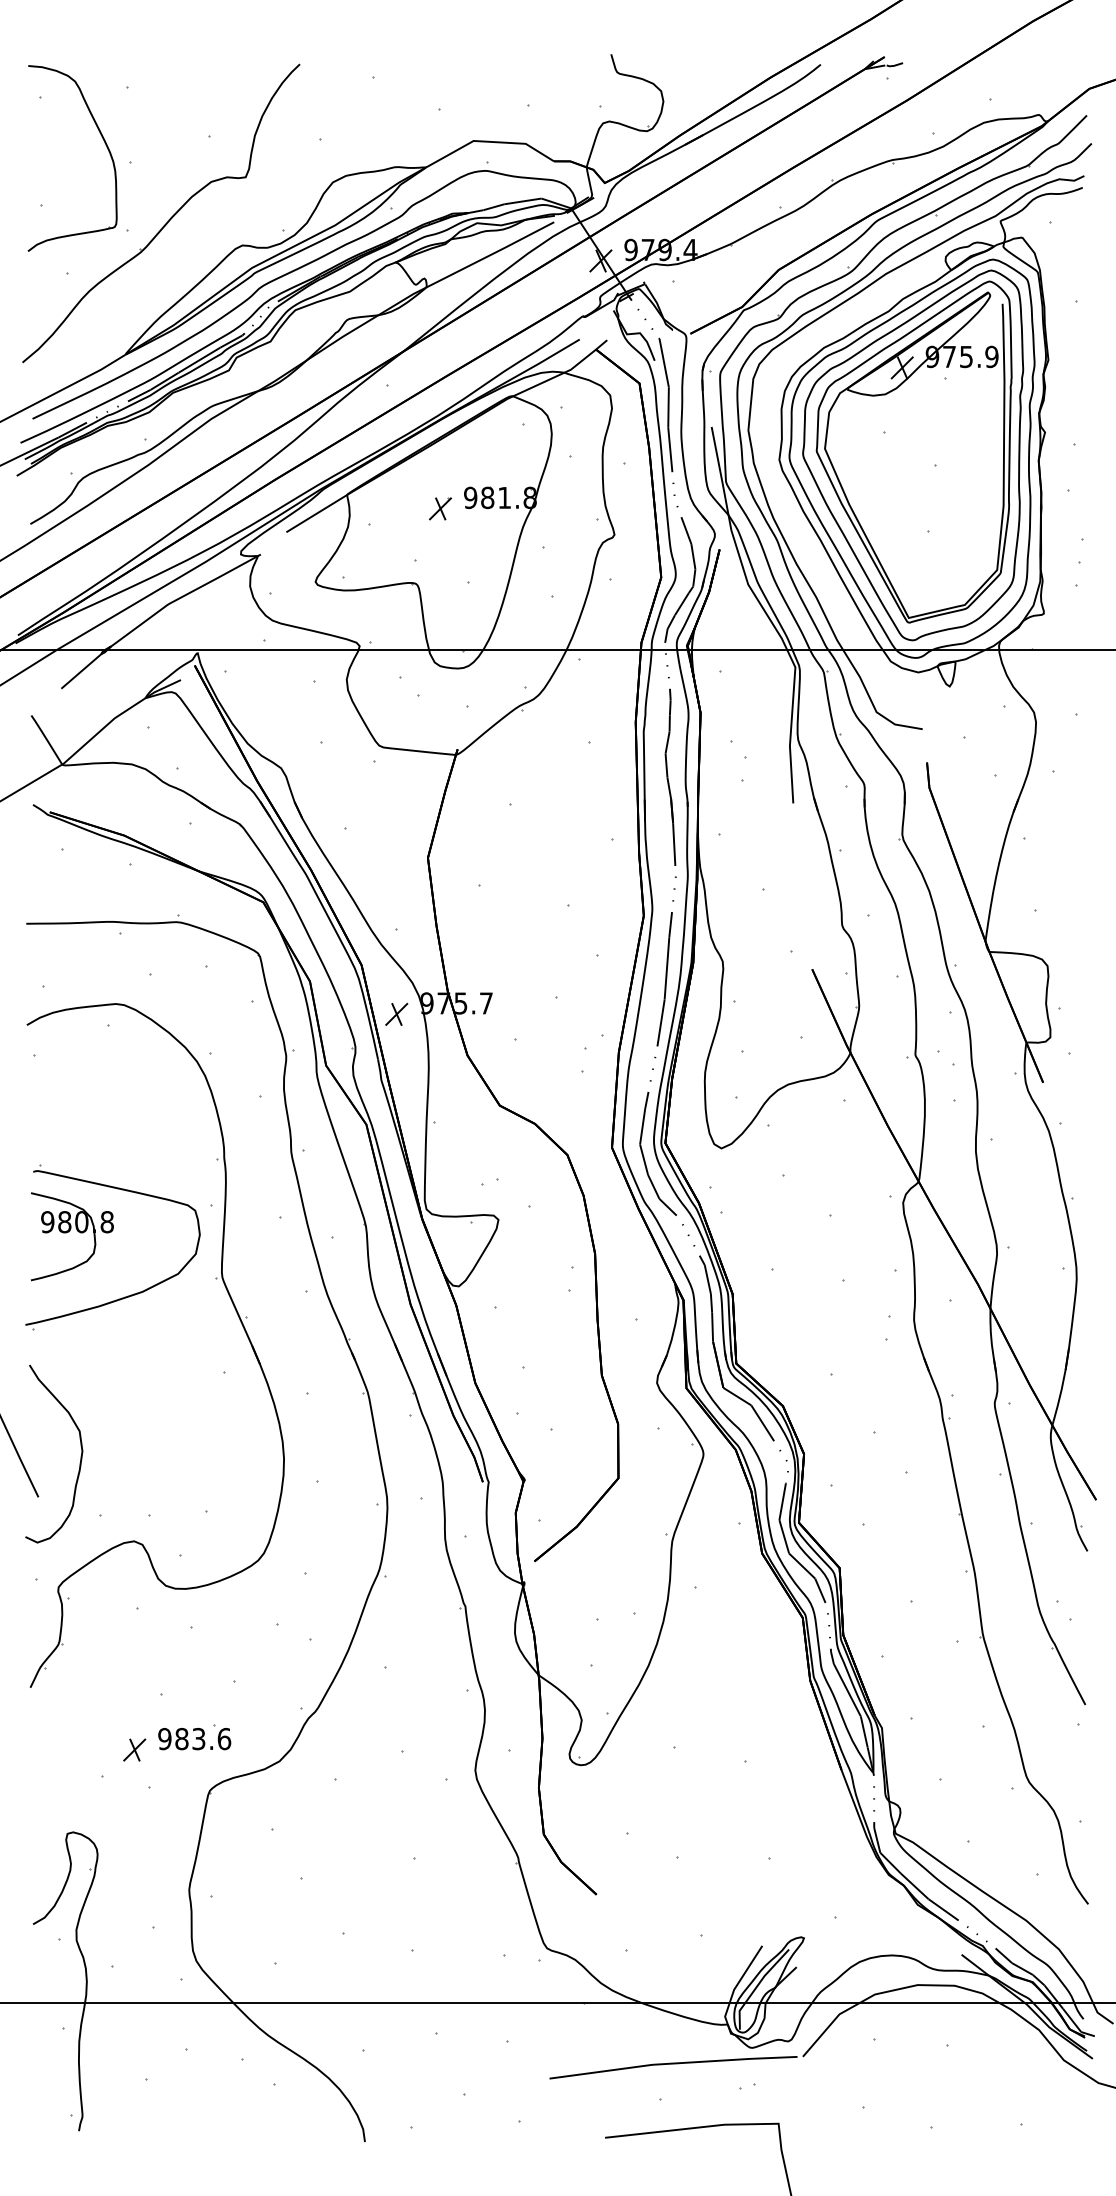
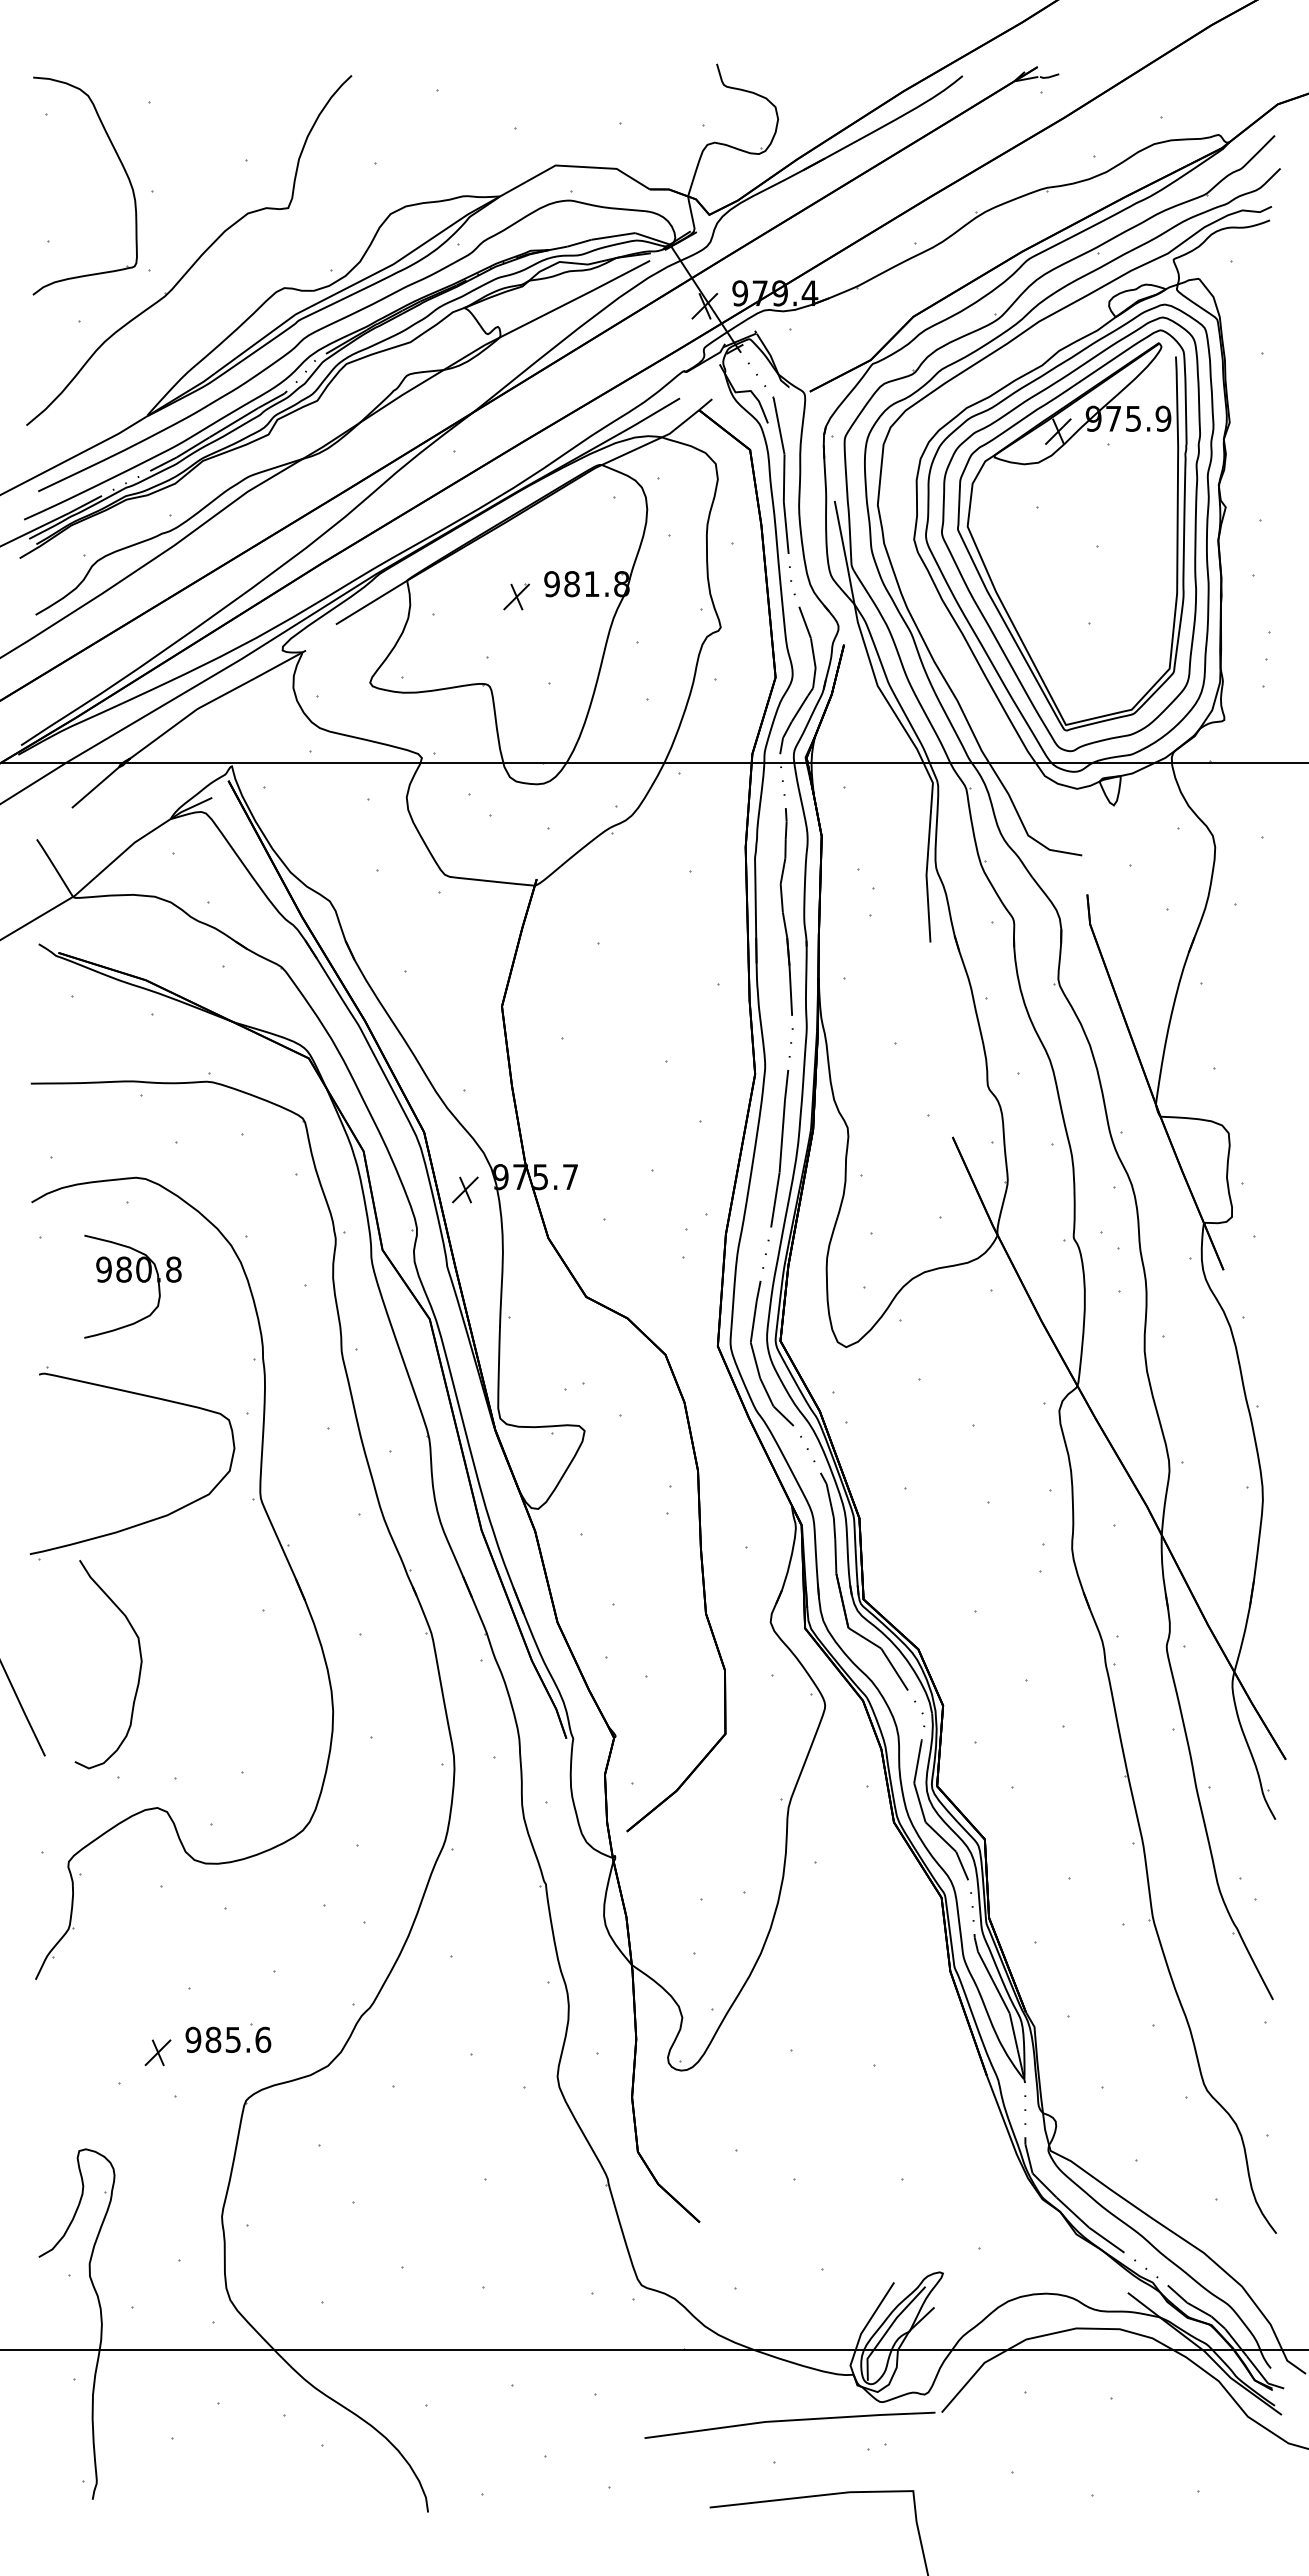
part: (72, 1236) -> (132, 1286), moved
curve: (80, 1457) -> (139, 1668), moved
text: (199, 1738) -> (233, 2039), 983.6 -> 985.6

